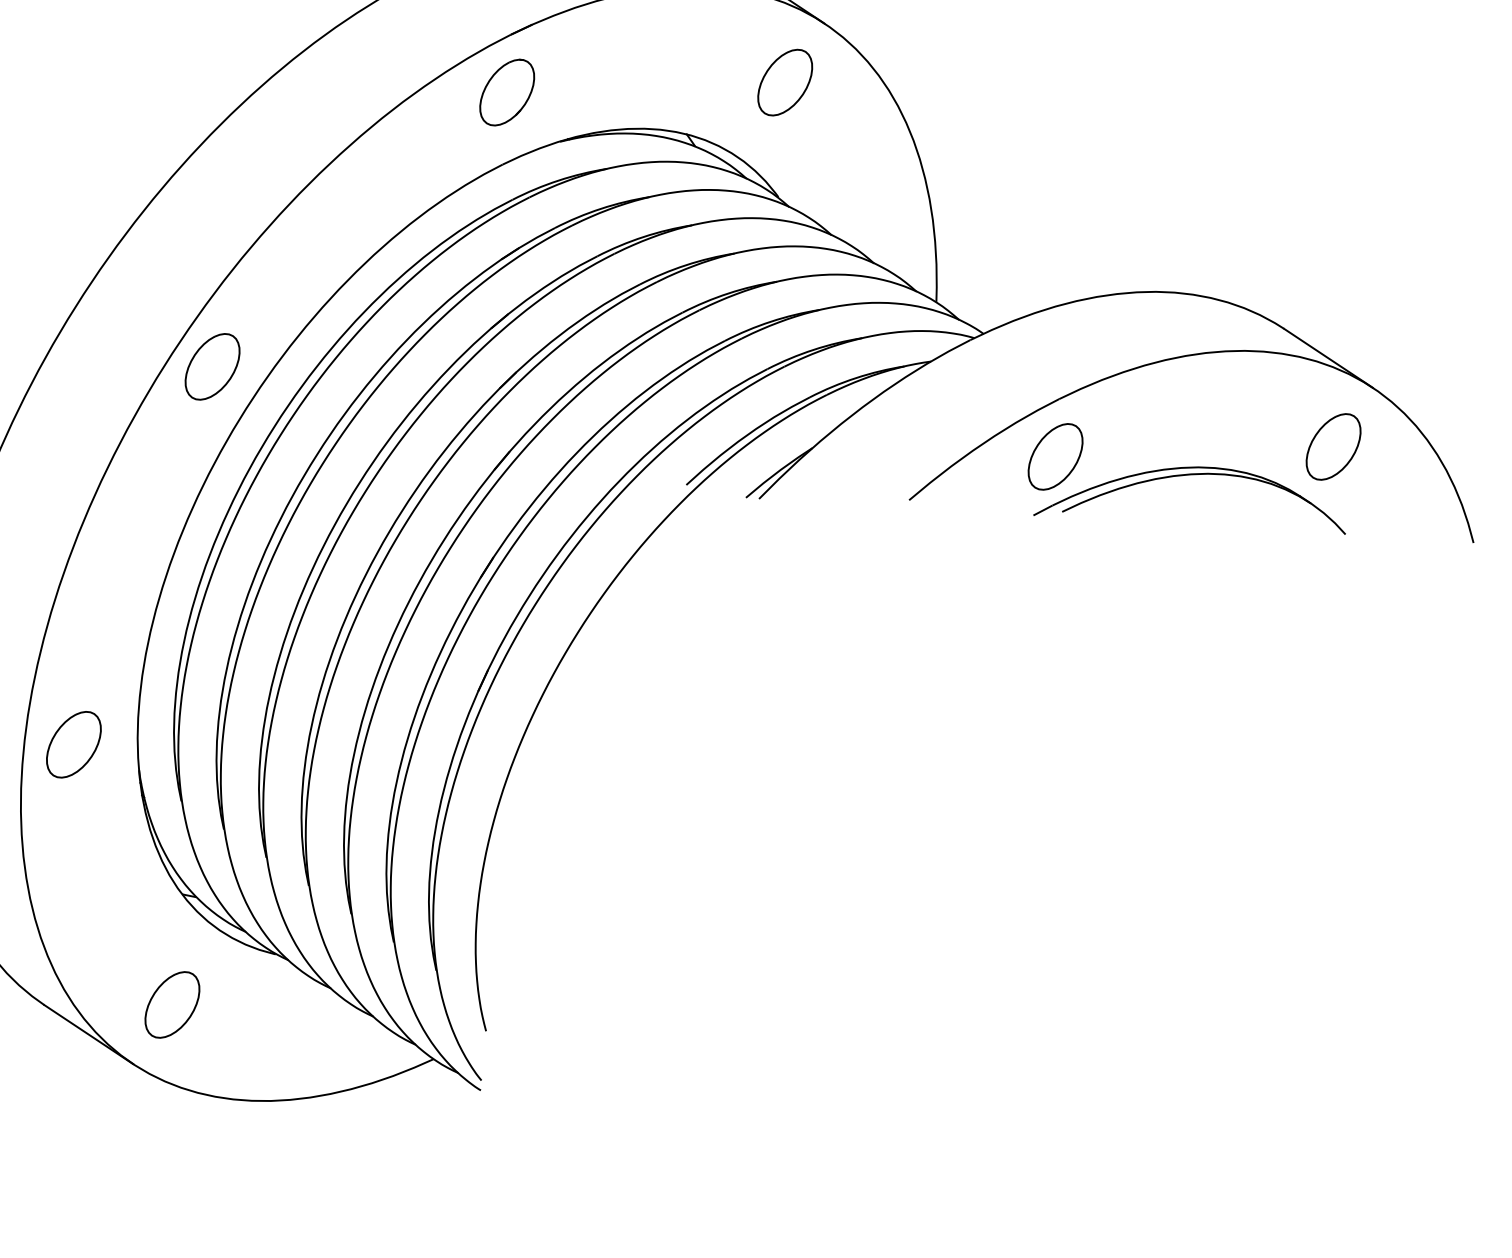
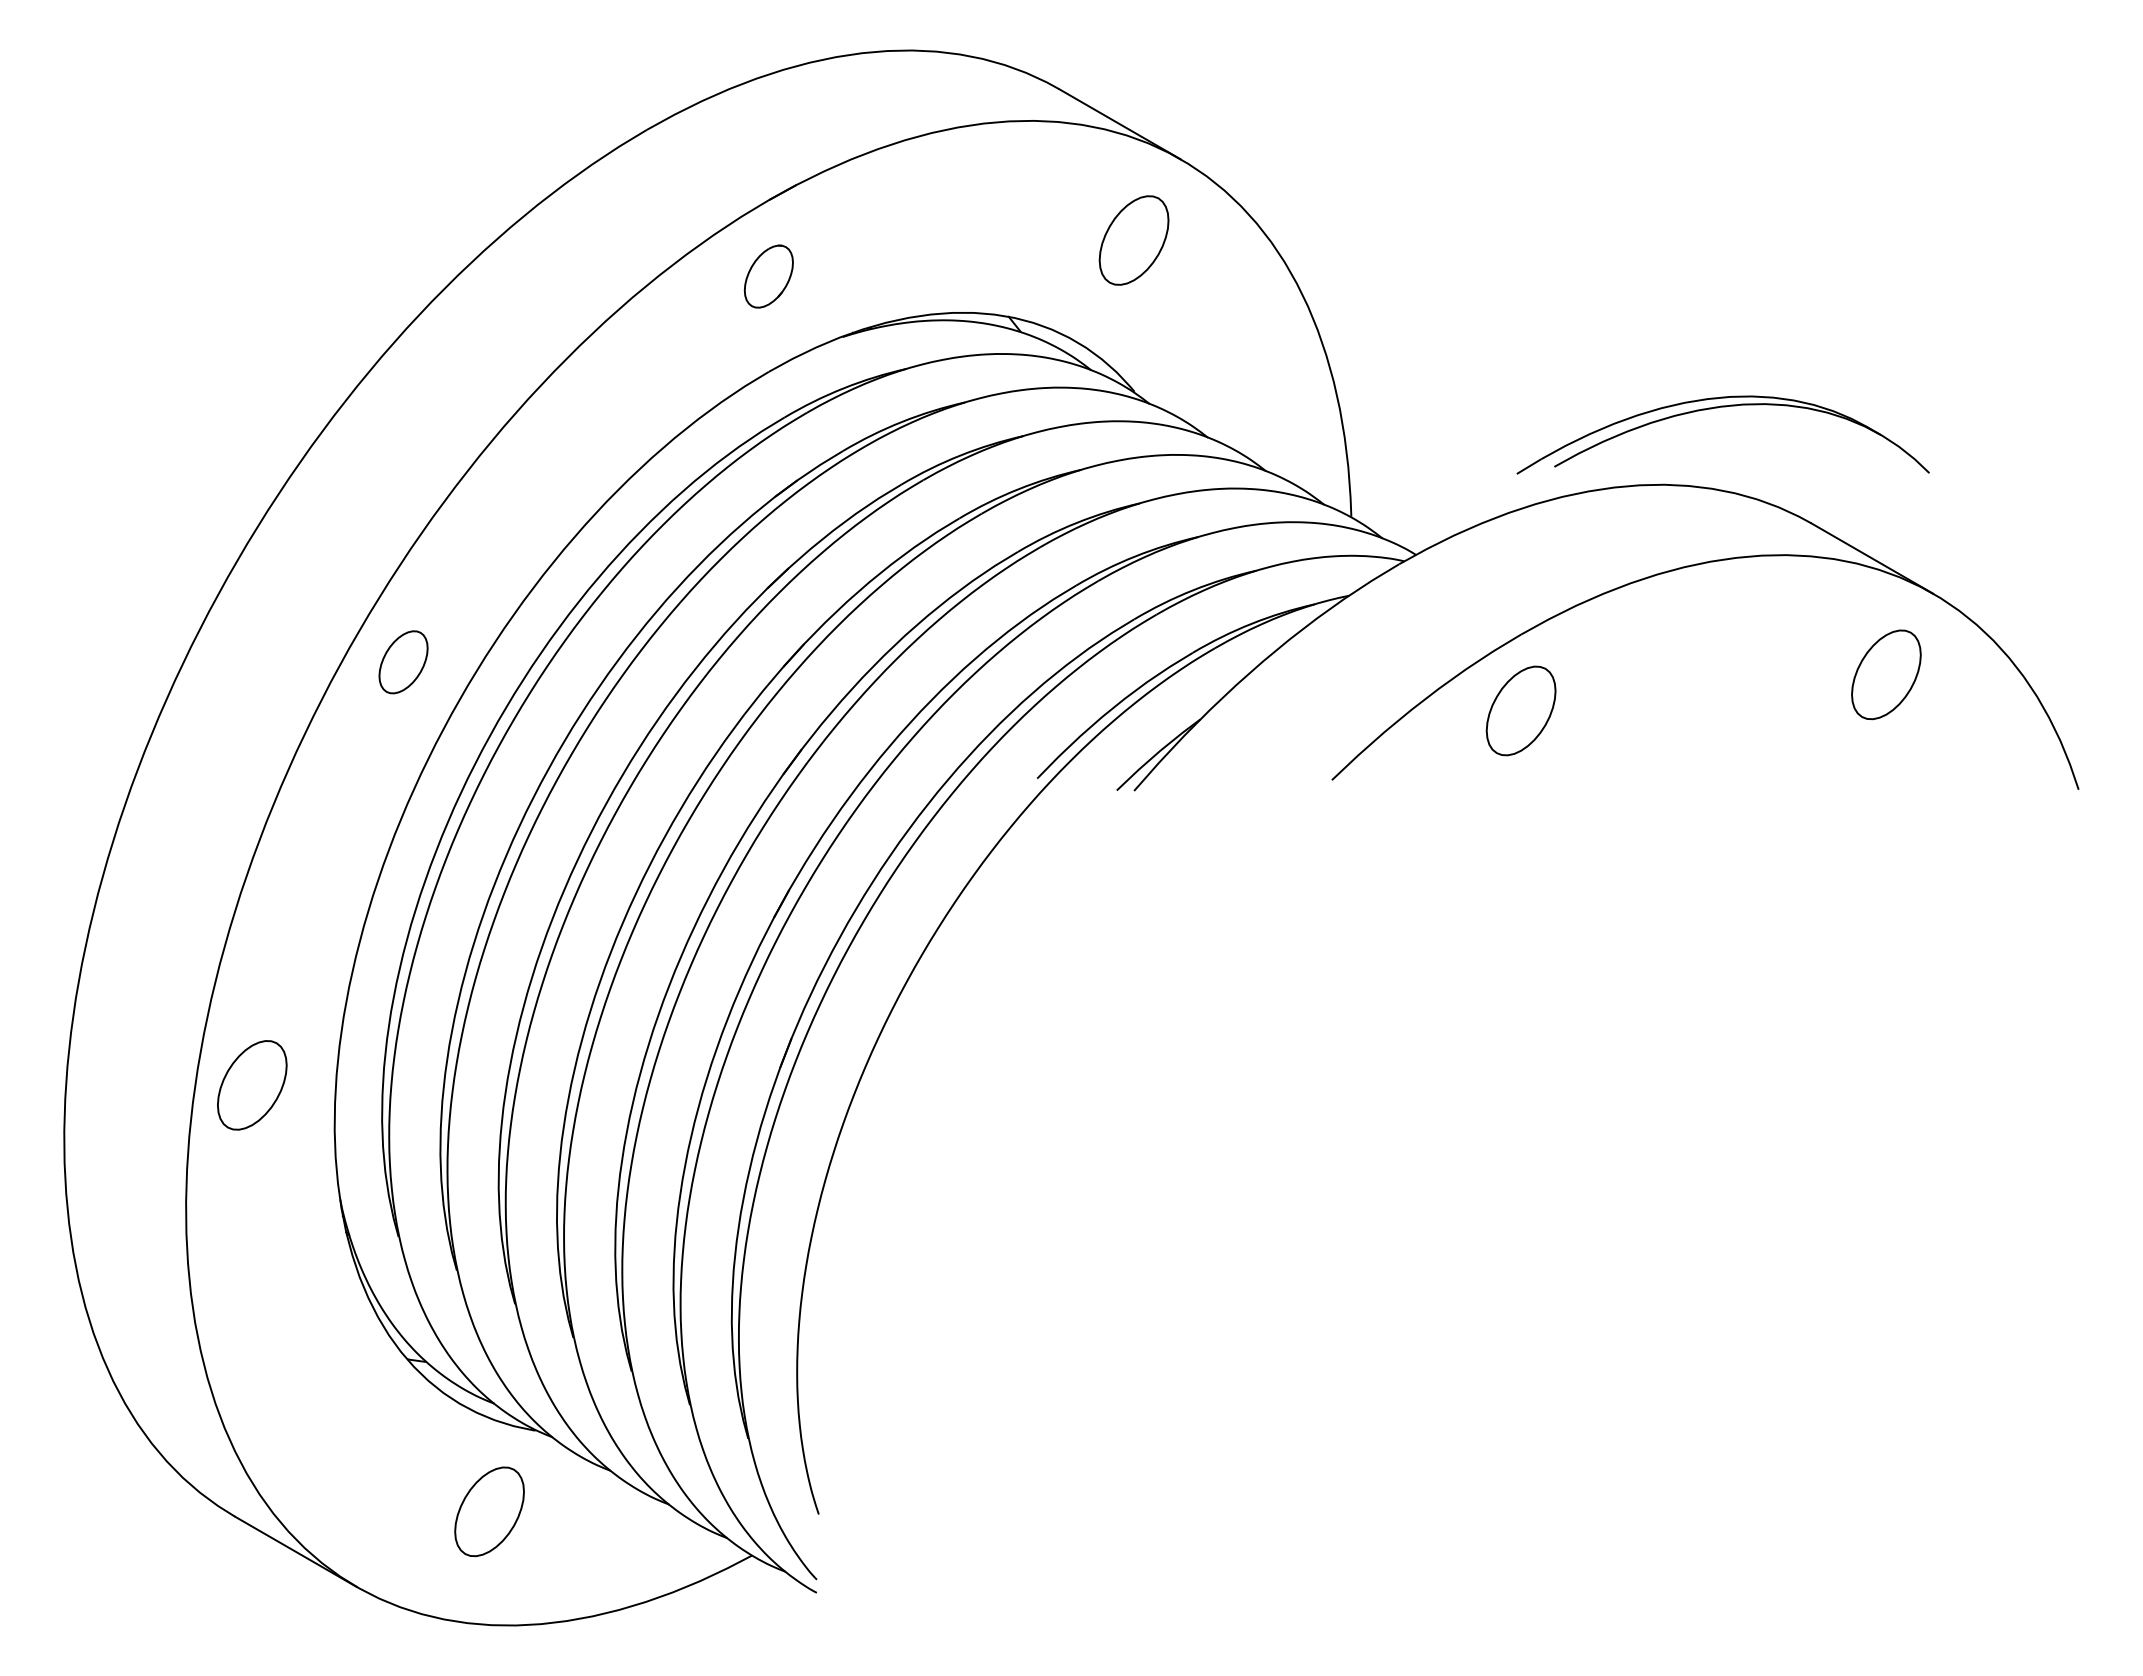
part: (506, 92) -> (768, 276), size x0.7
part: (212, 367) -> (403, 662), size x0.7
part: (1188, 475) -> (1717, 408), moved
part: (74, 744) -> (252, 1085), moved
part: (172, 1004) -> (489, 1511), moved

